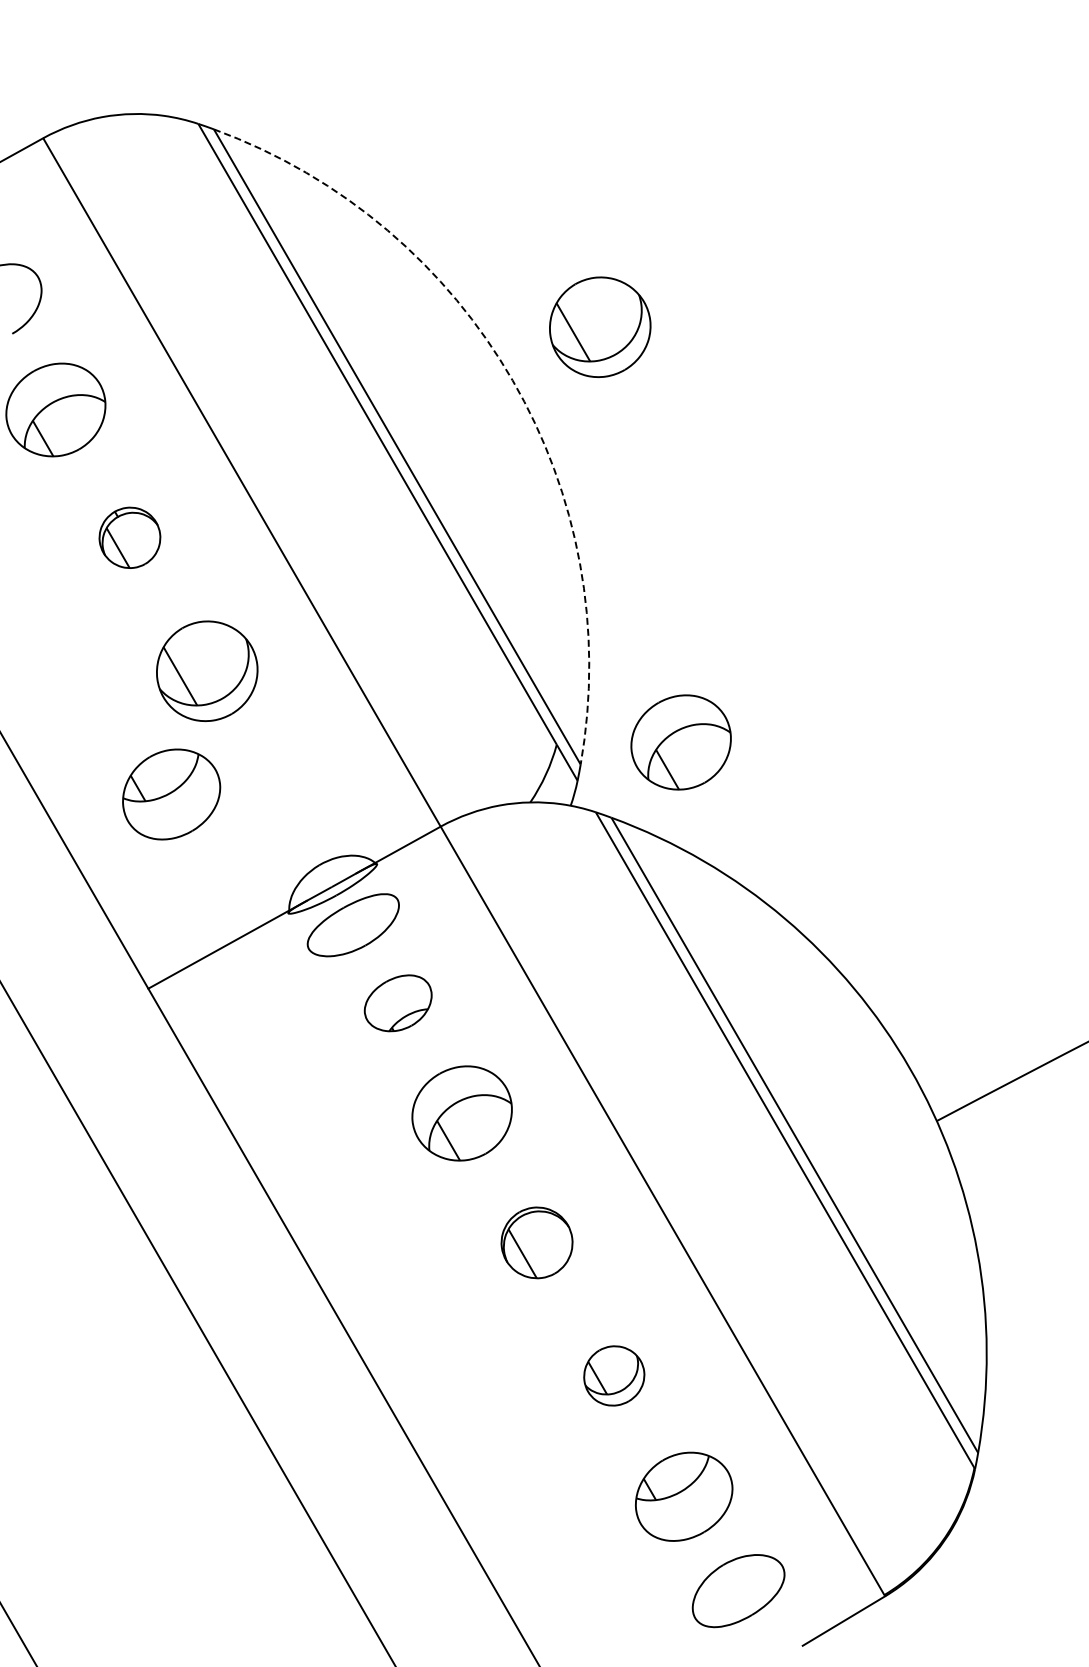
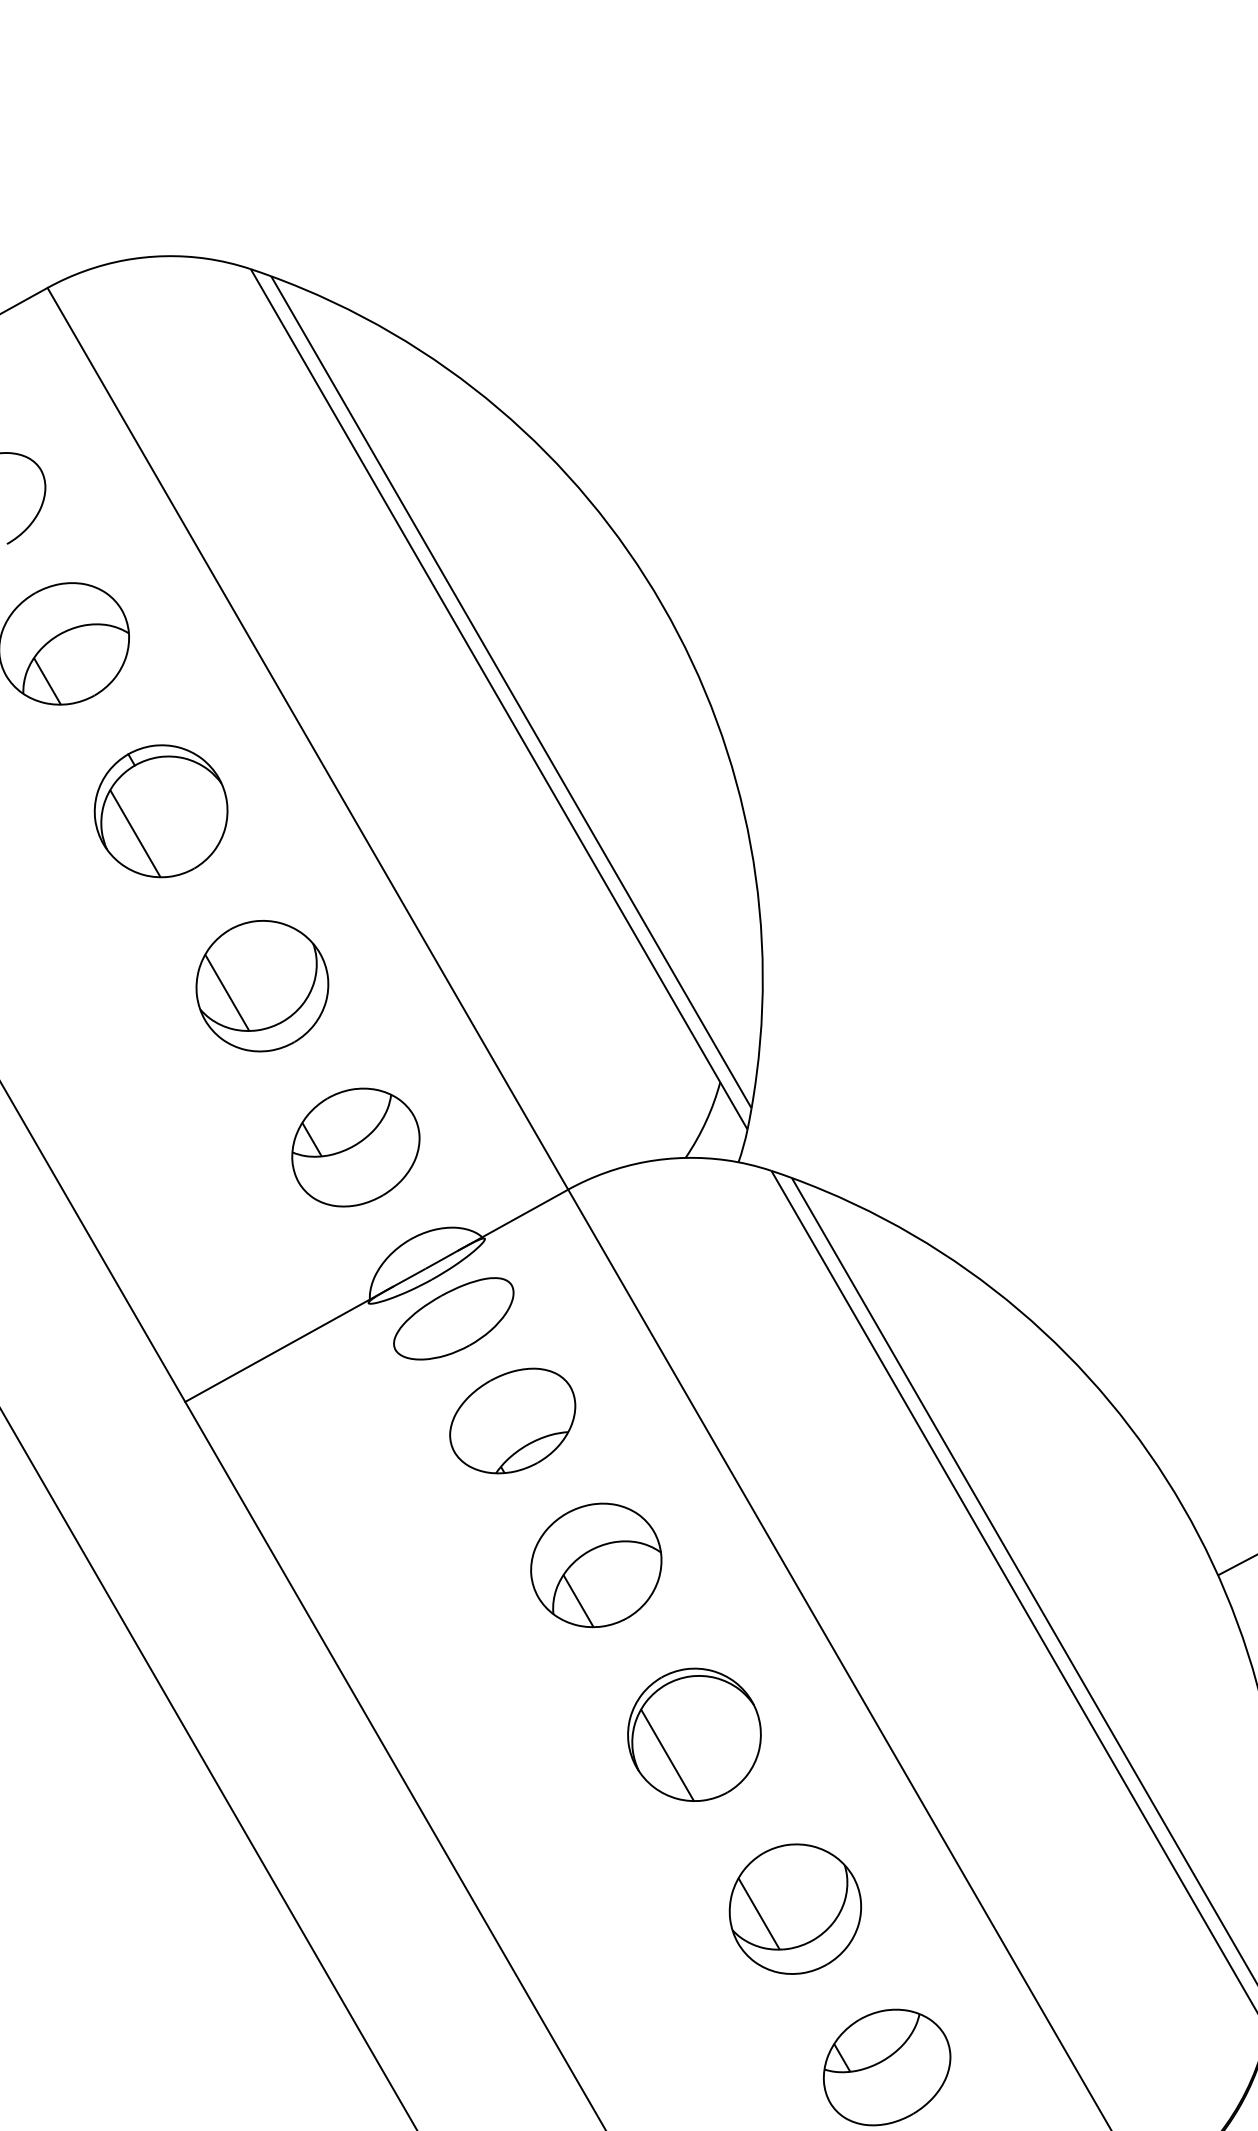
part: (600, 326) -> (777, 534), removed
arc: (512, 380) -> (662, 605), dashed -> solid
part: (129, 537) -> (160, 810), size x1.67
part: (680, 742) -> (882, 1079), removed
part: (171, 794) -> (355, 1147), moved
part: (397, 1003) -> (511, 1421), size x1.43
part: (536, 1242) -> (693, 1734), size x1.43
part: (614, 1375) -> (795, 1908), size x1.67

